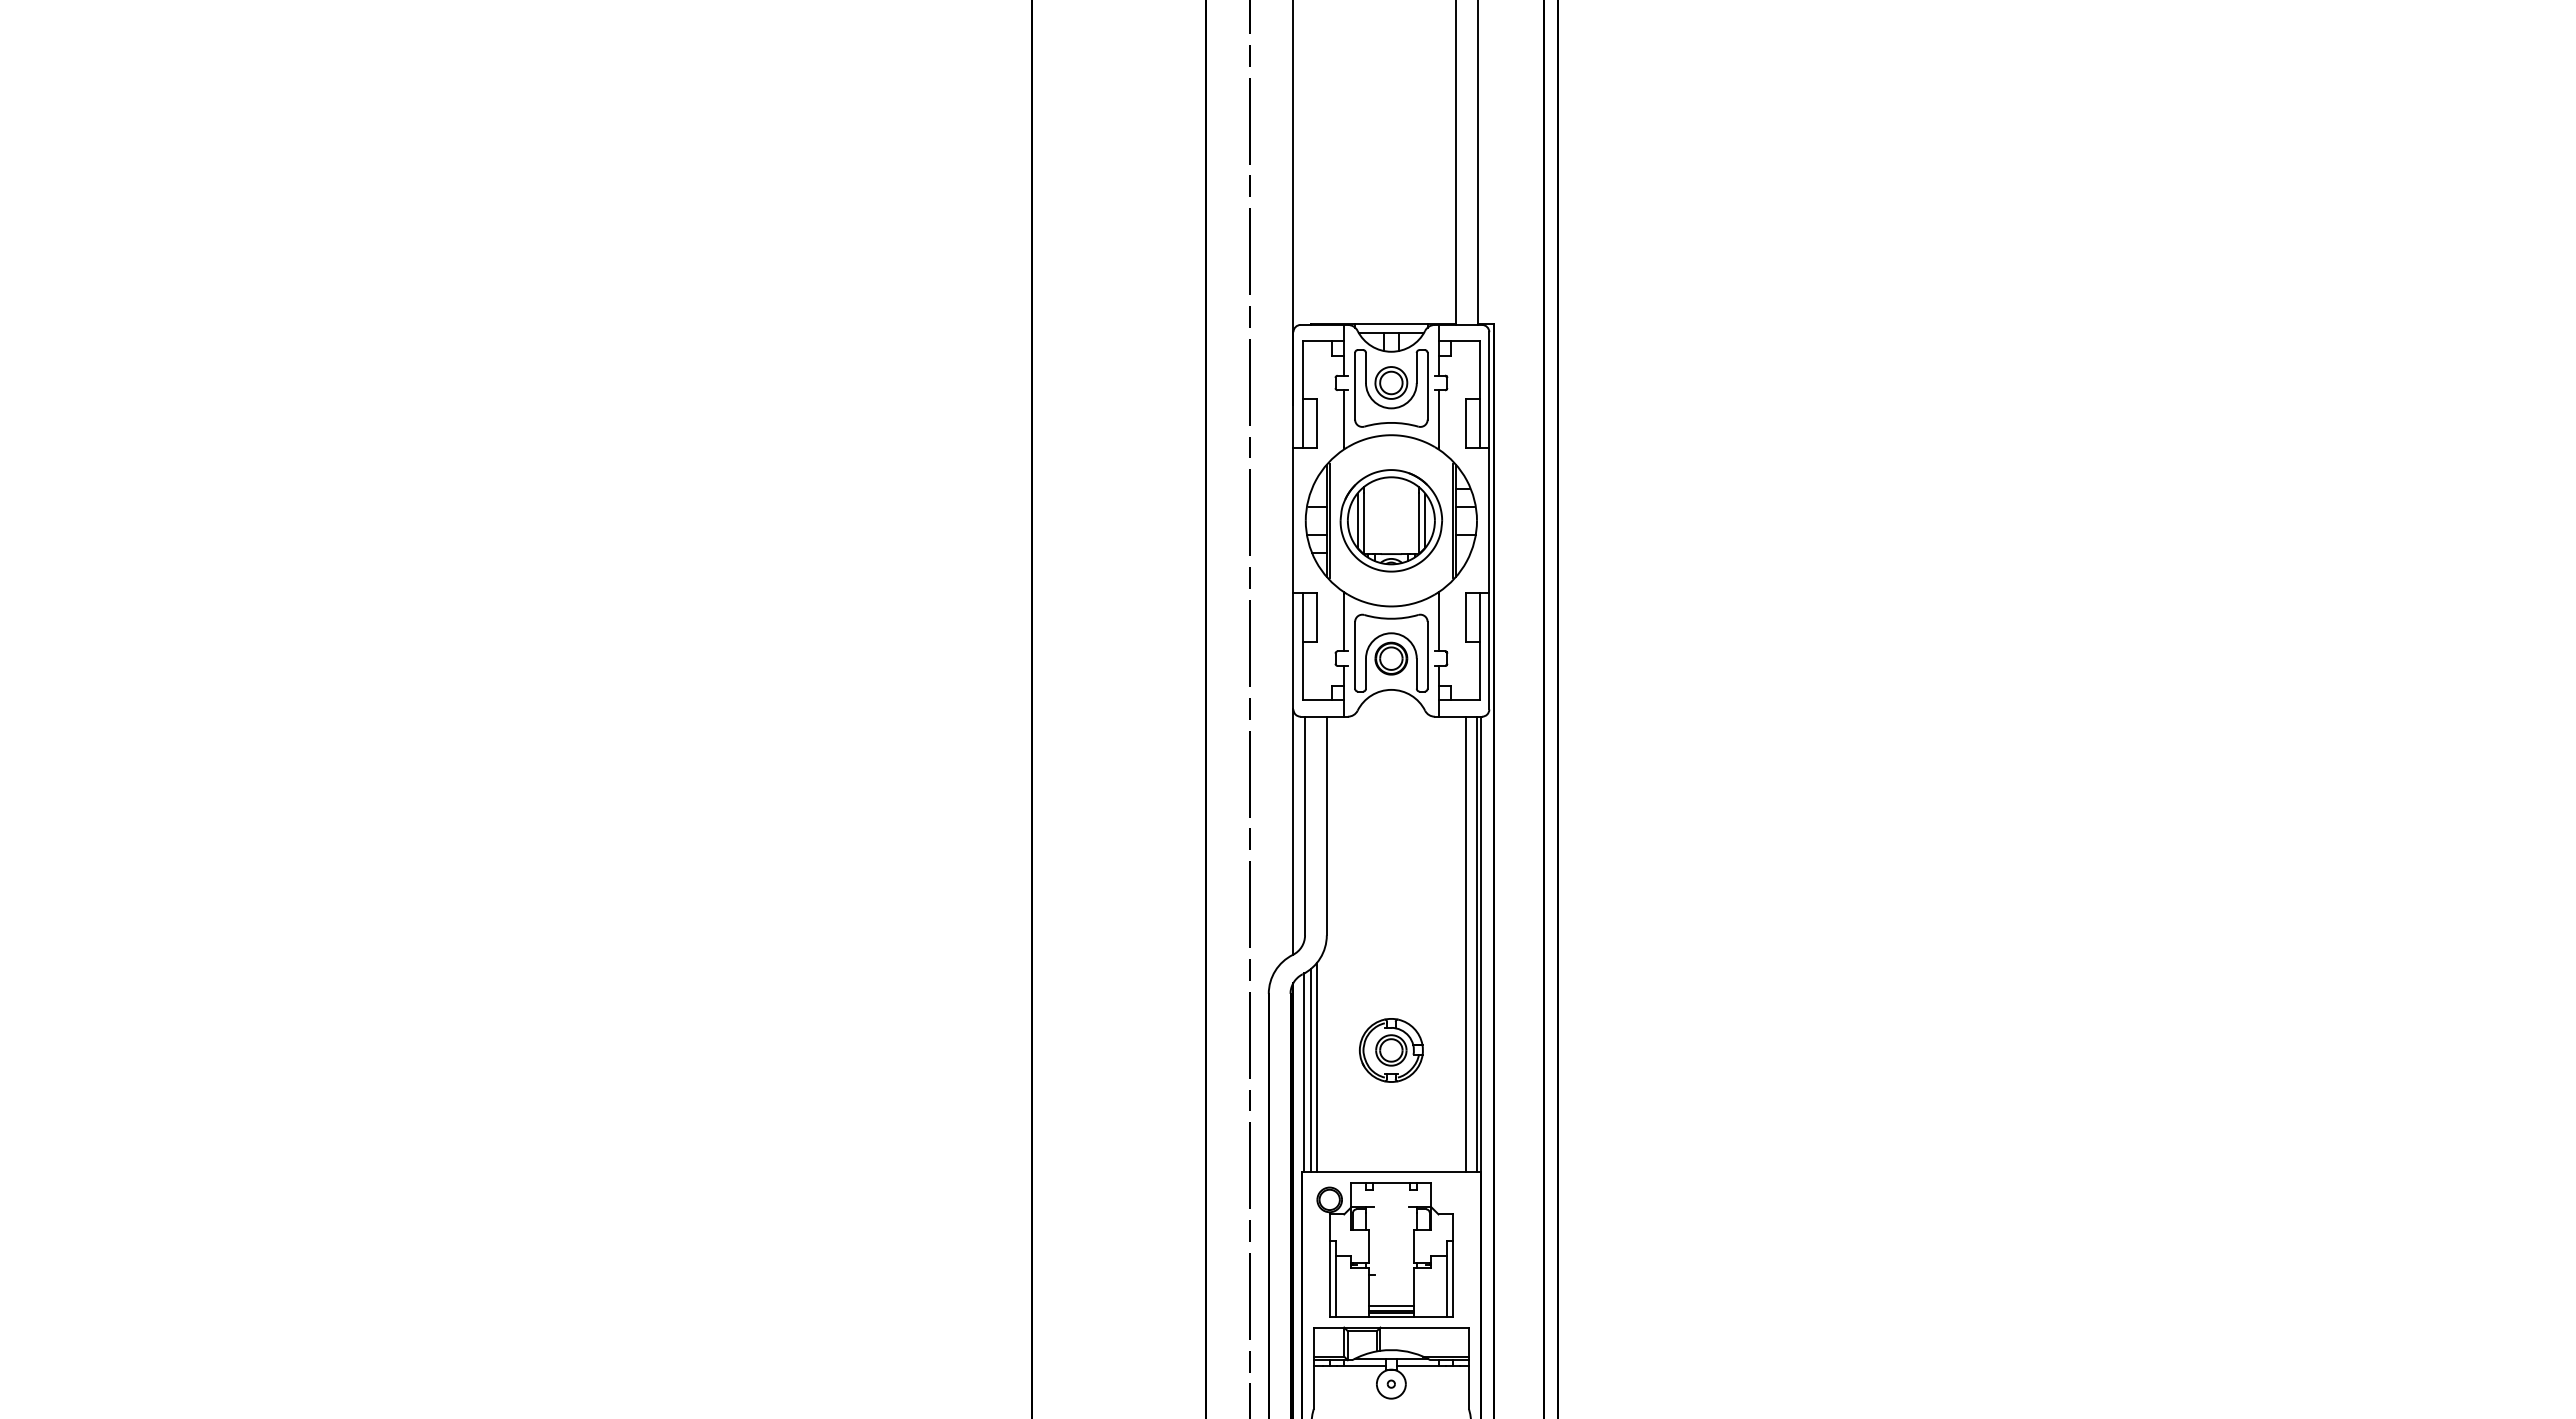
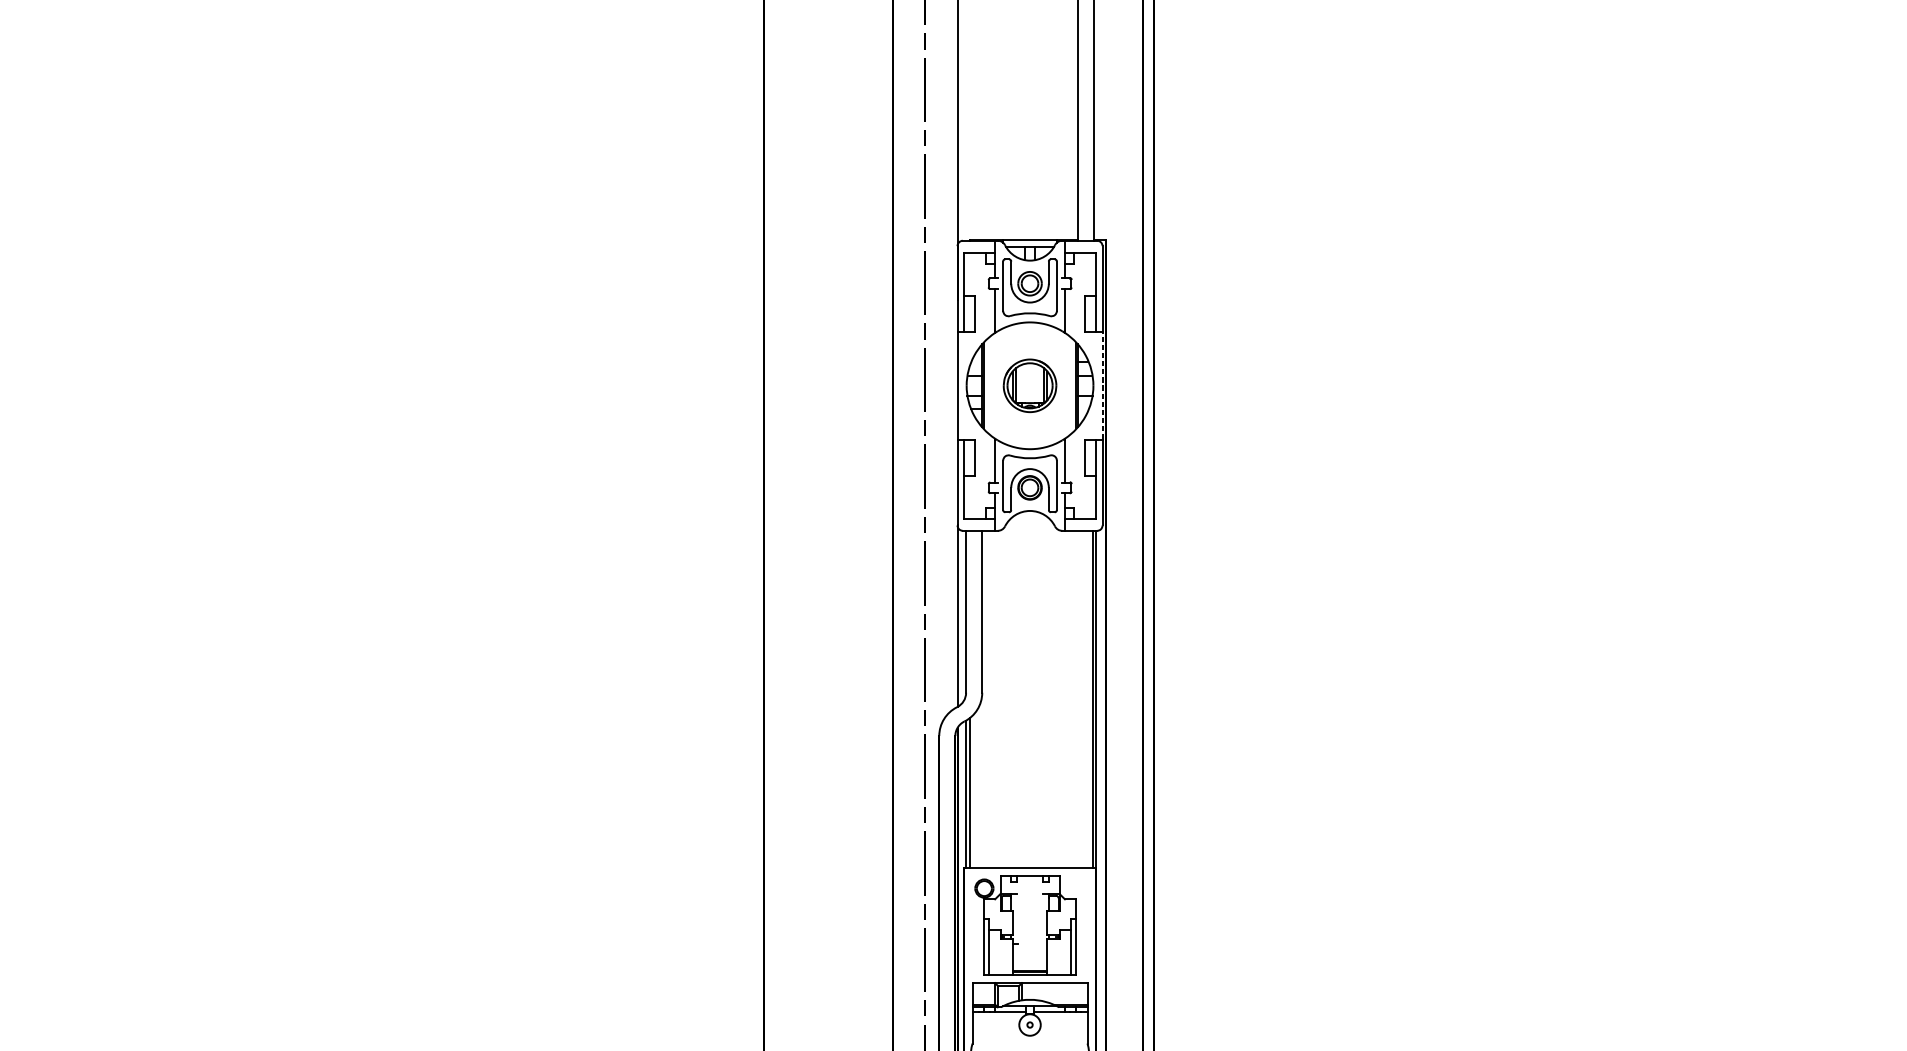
part: (1391, 520) -> (1030, 385), size x0.7
line: (1489, 520) -> (1102, 385), solid -> dashed
line: (1466, 943) -> (1085, 698), removed
part: (1390, 1050) -> (1029, 777), removed
line: (1316, 1067) -> (974, 790), removed
line: (1390, 1305) -> (1029, 966), removed

